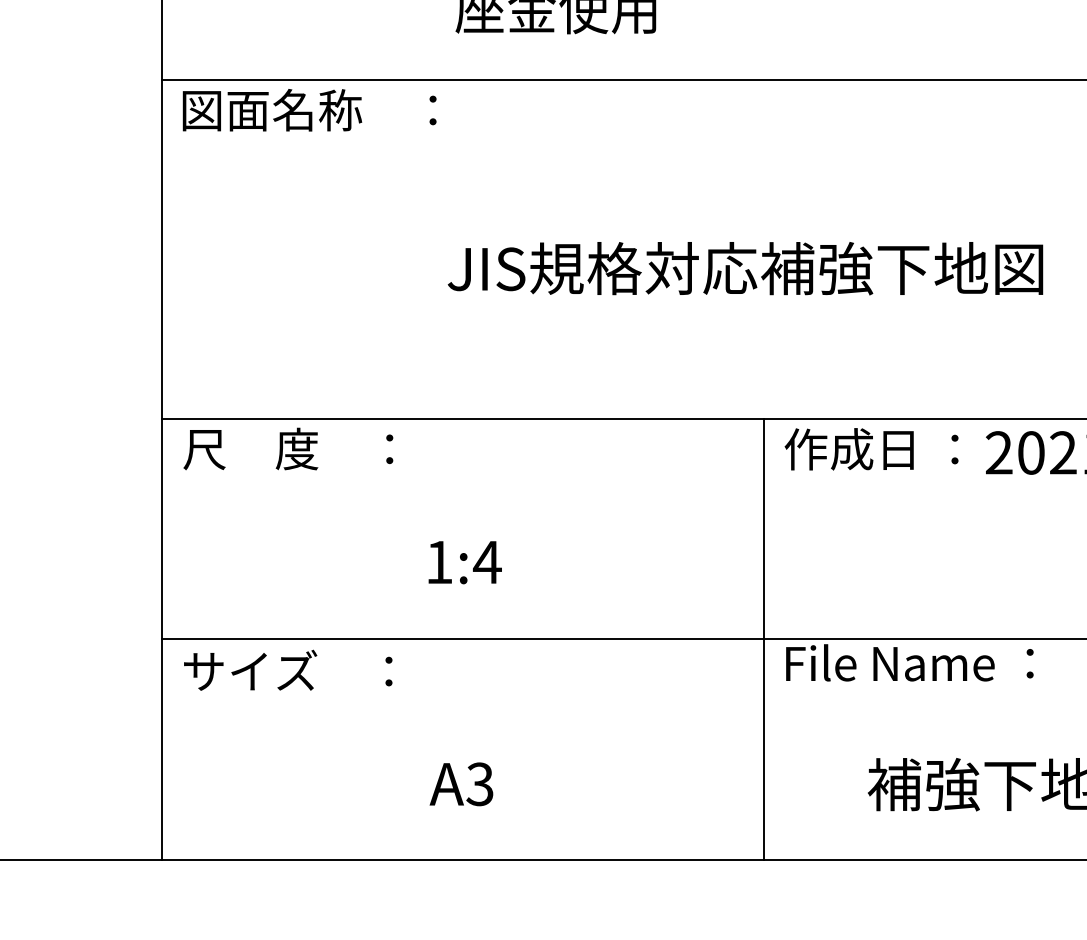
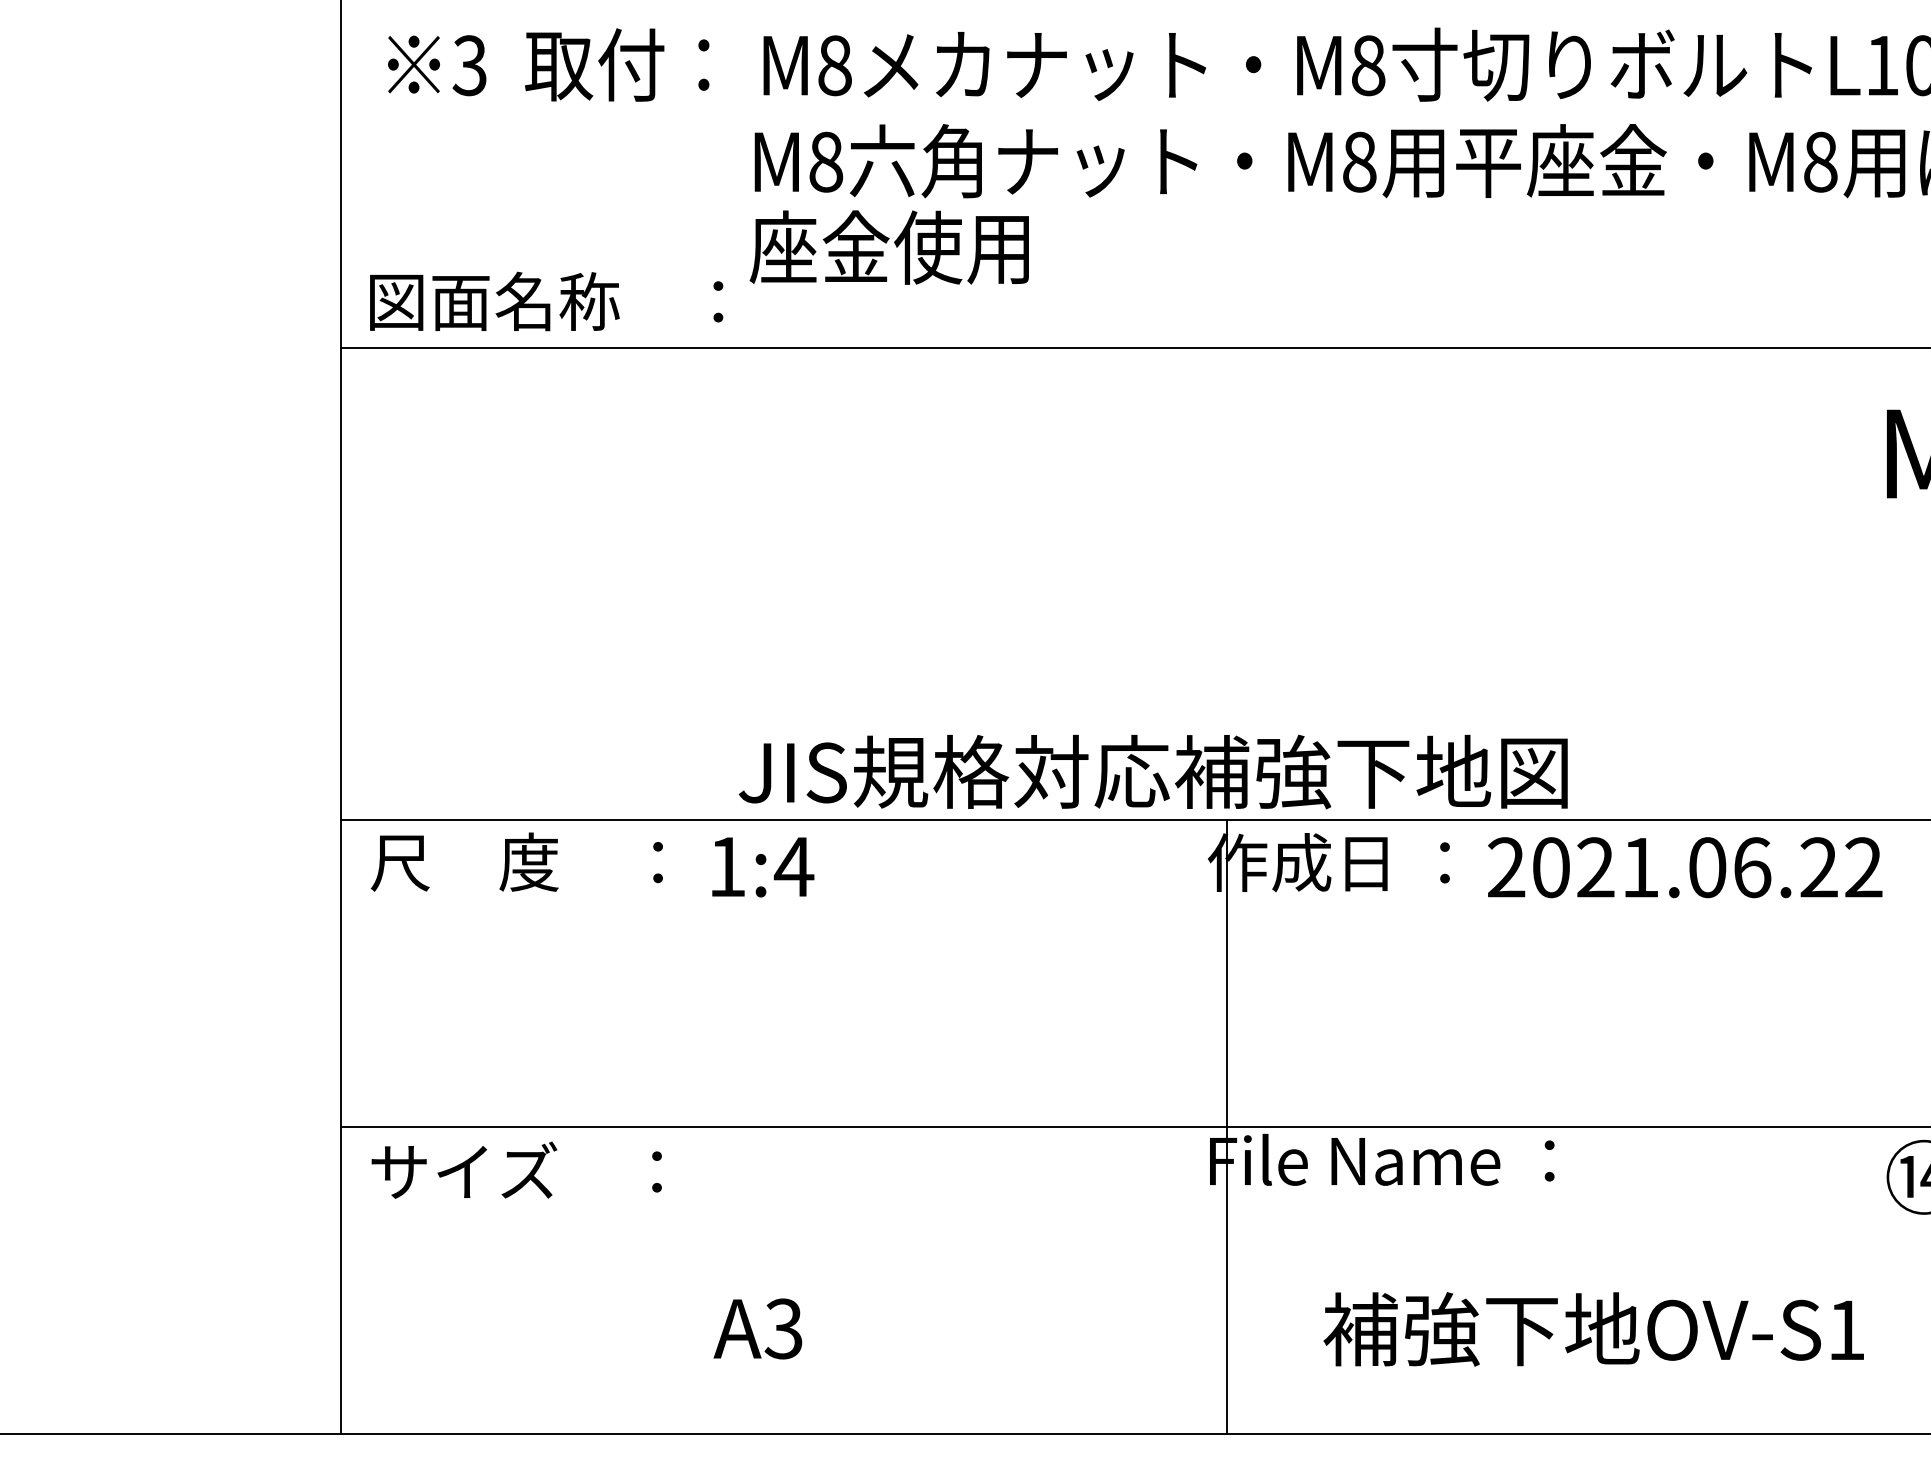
text: (309, 110) -> (546, 301), moved
text: (745, 268) -> (1153, 771), moved
text: (465, 562) -> (763, 867), moved
line: (763, 638) -> (1226, 1126), moved

